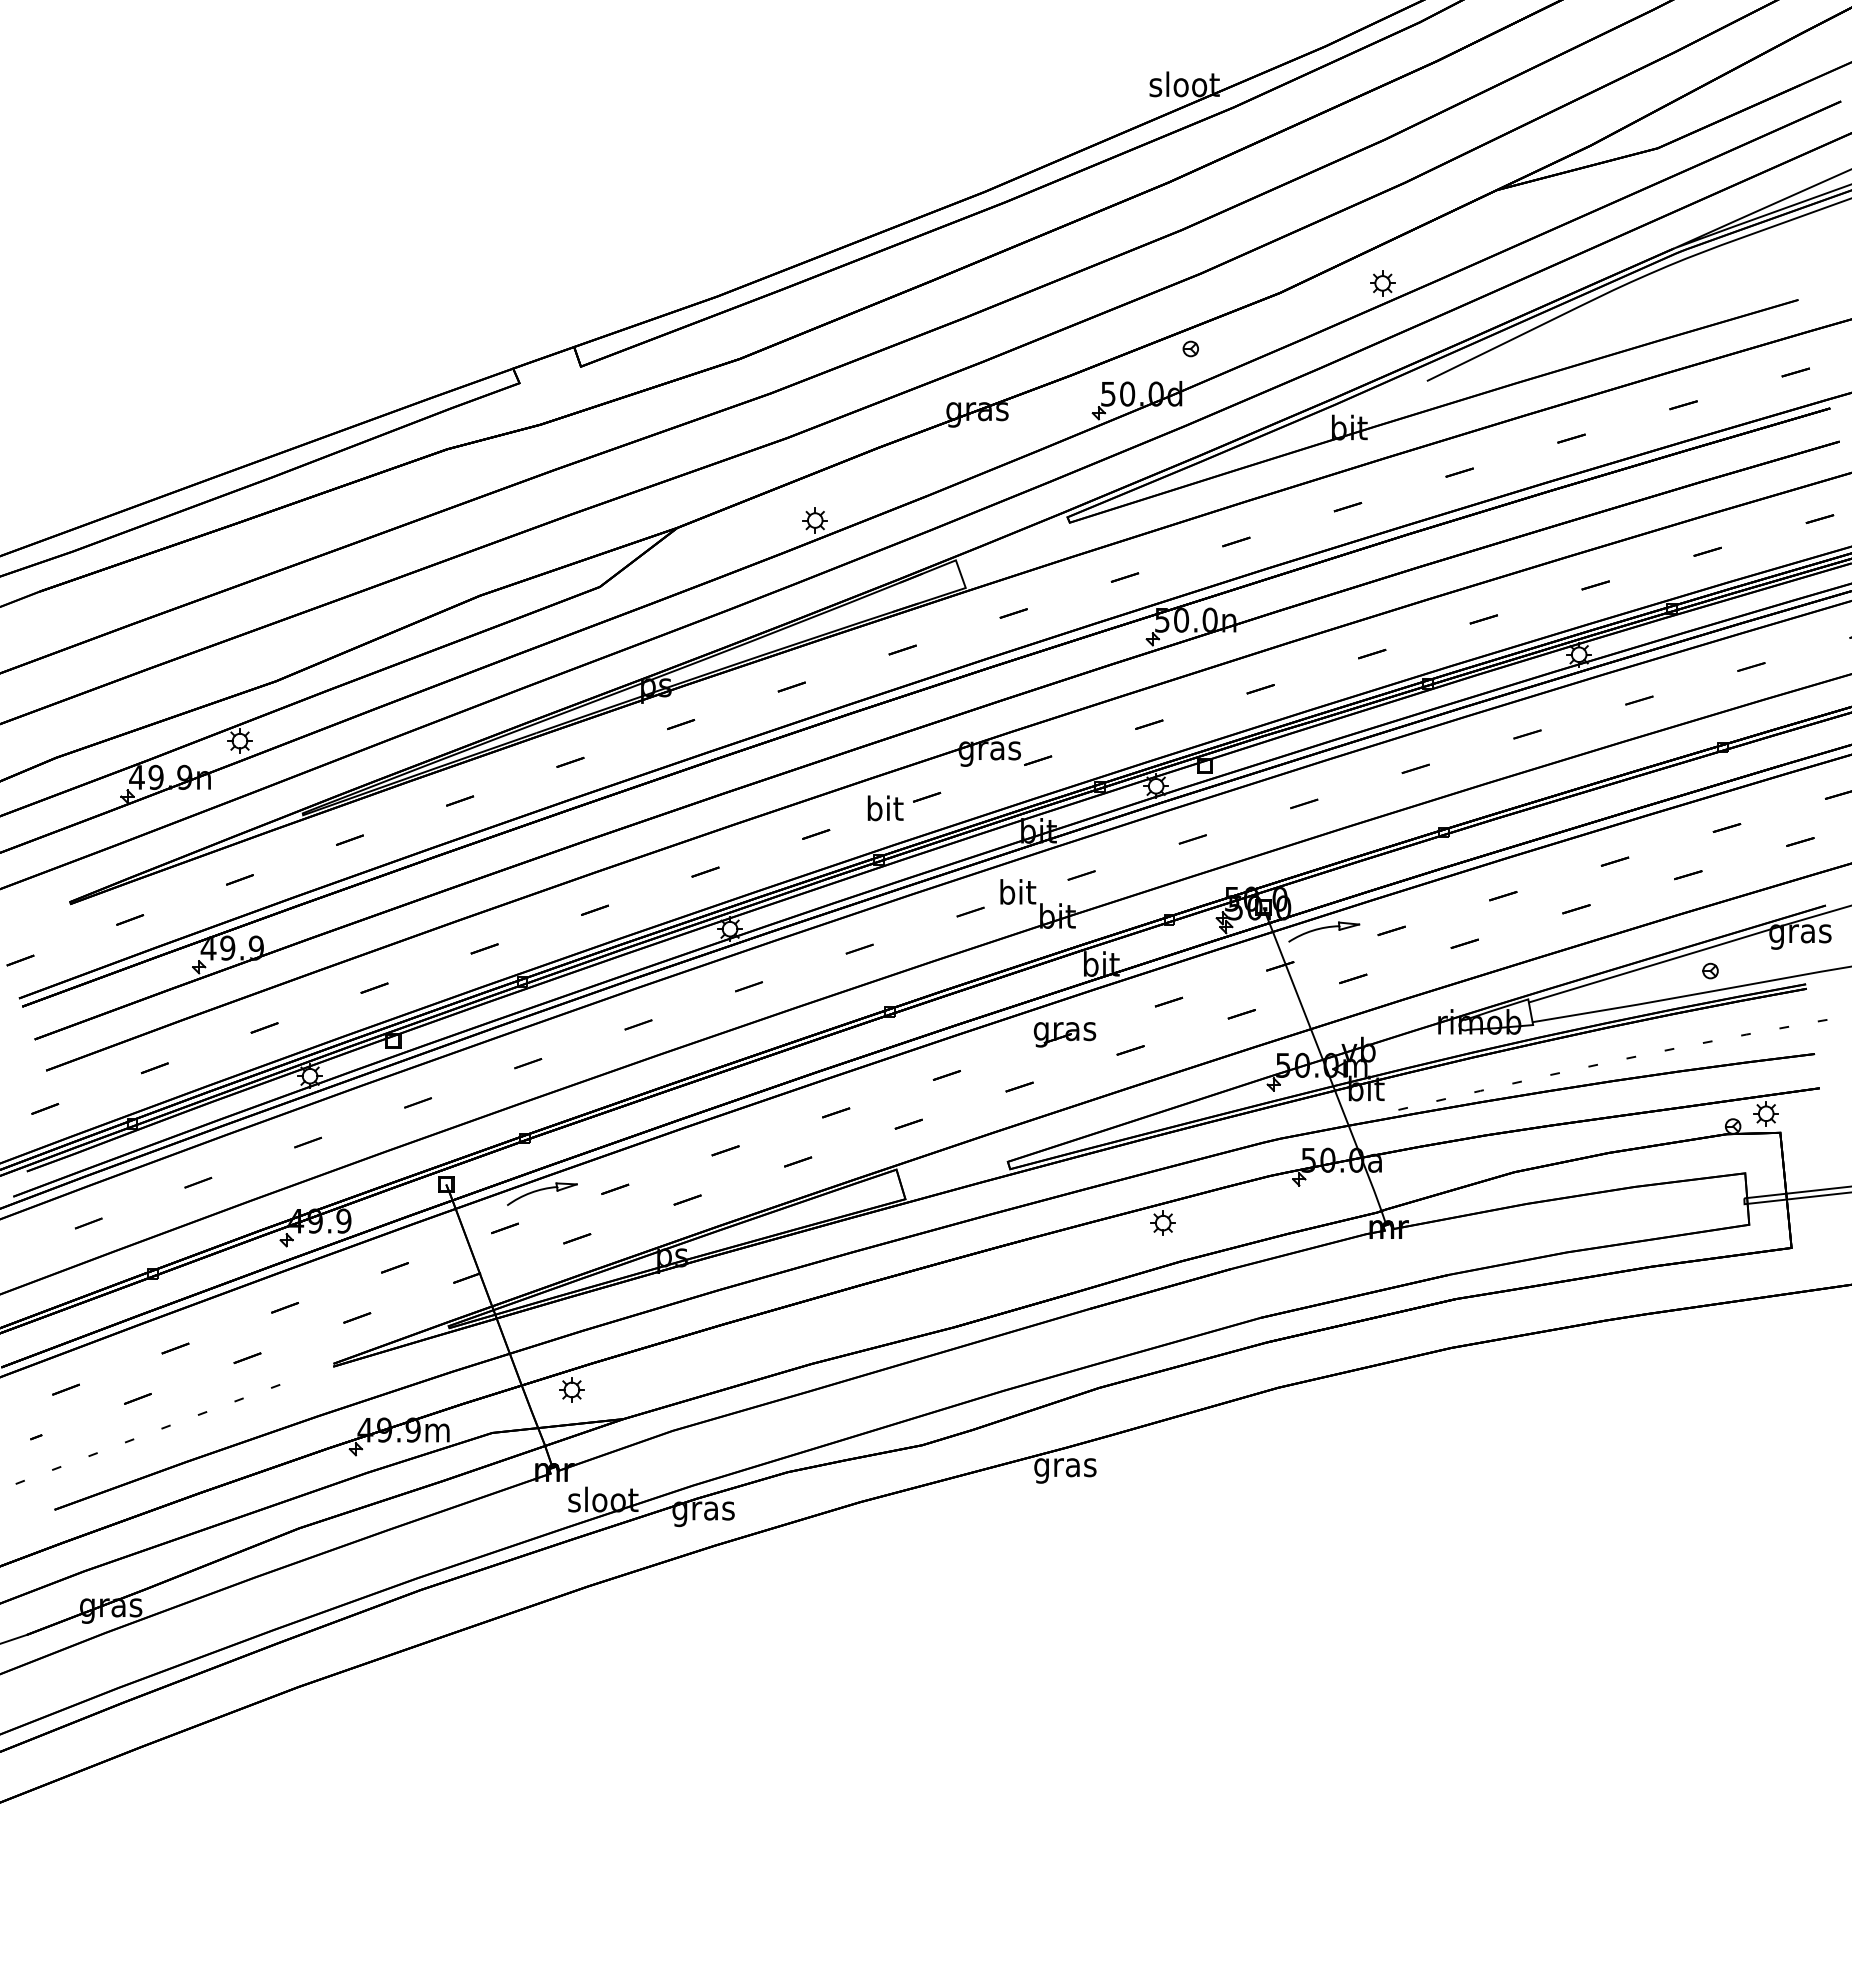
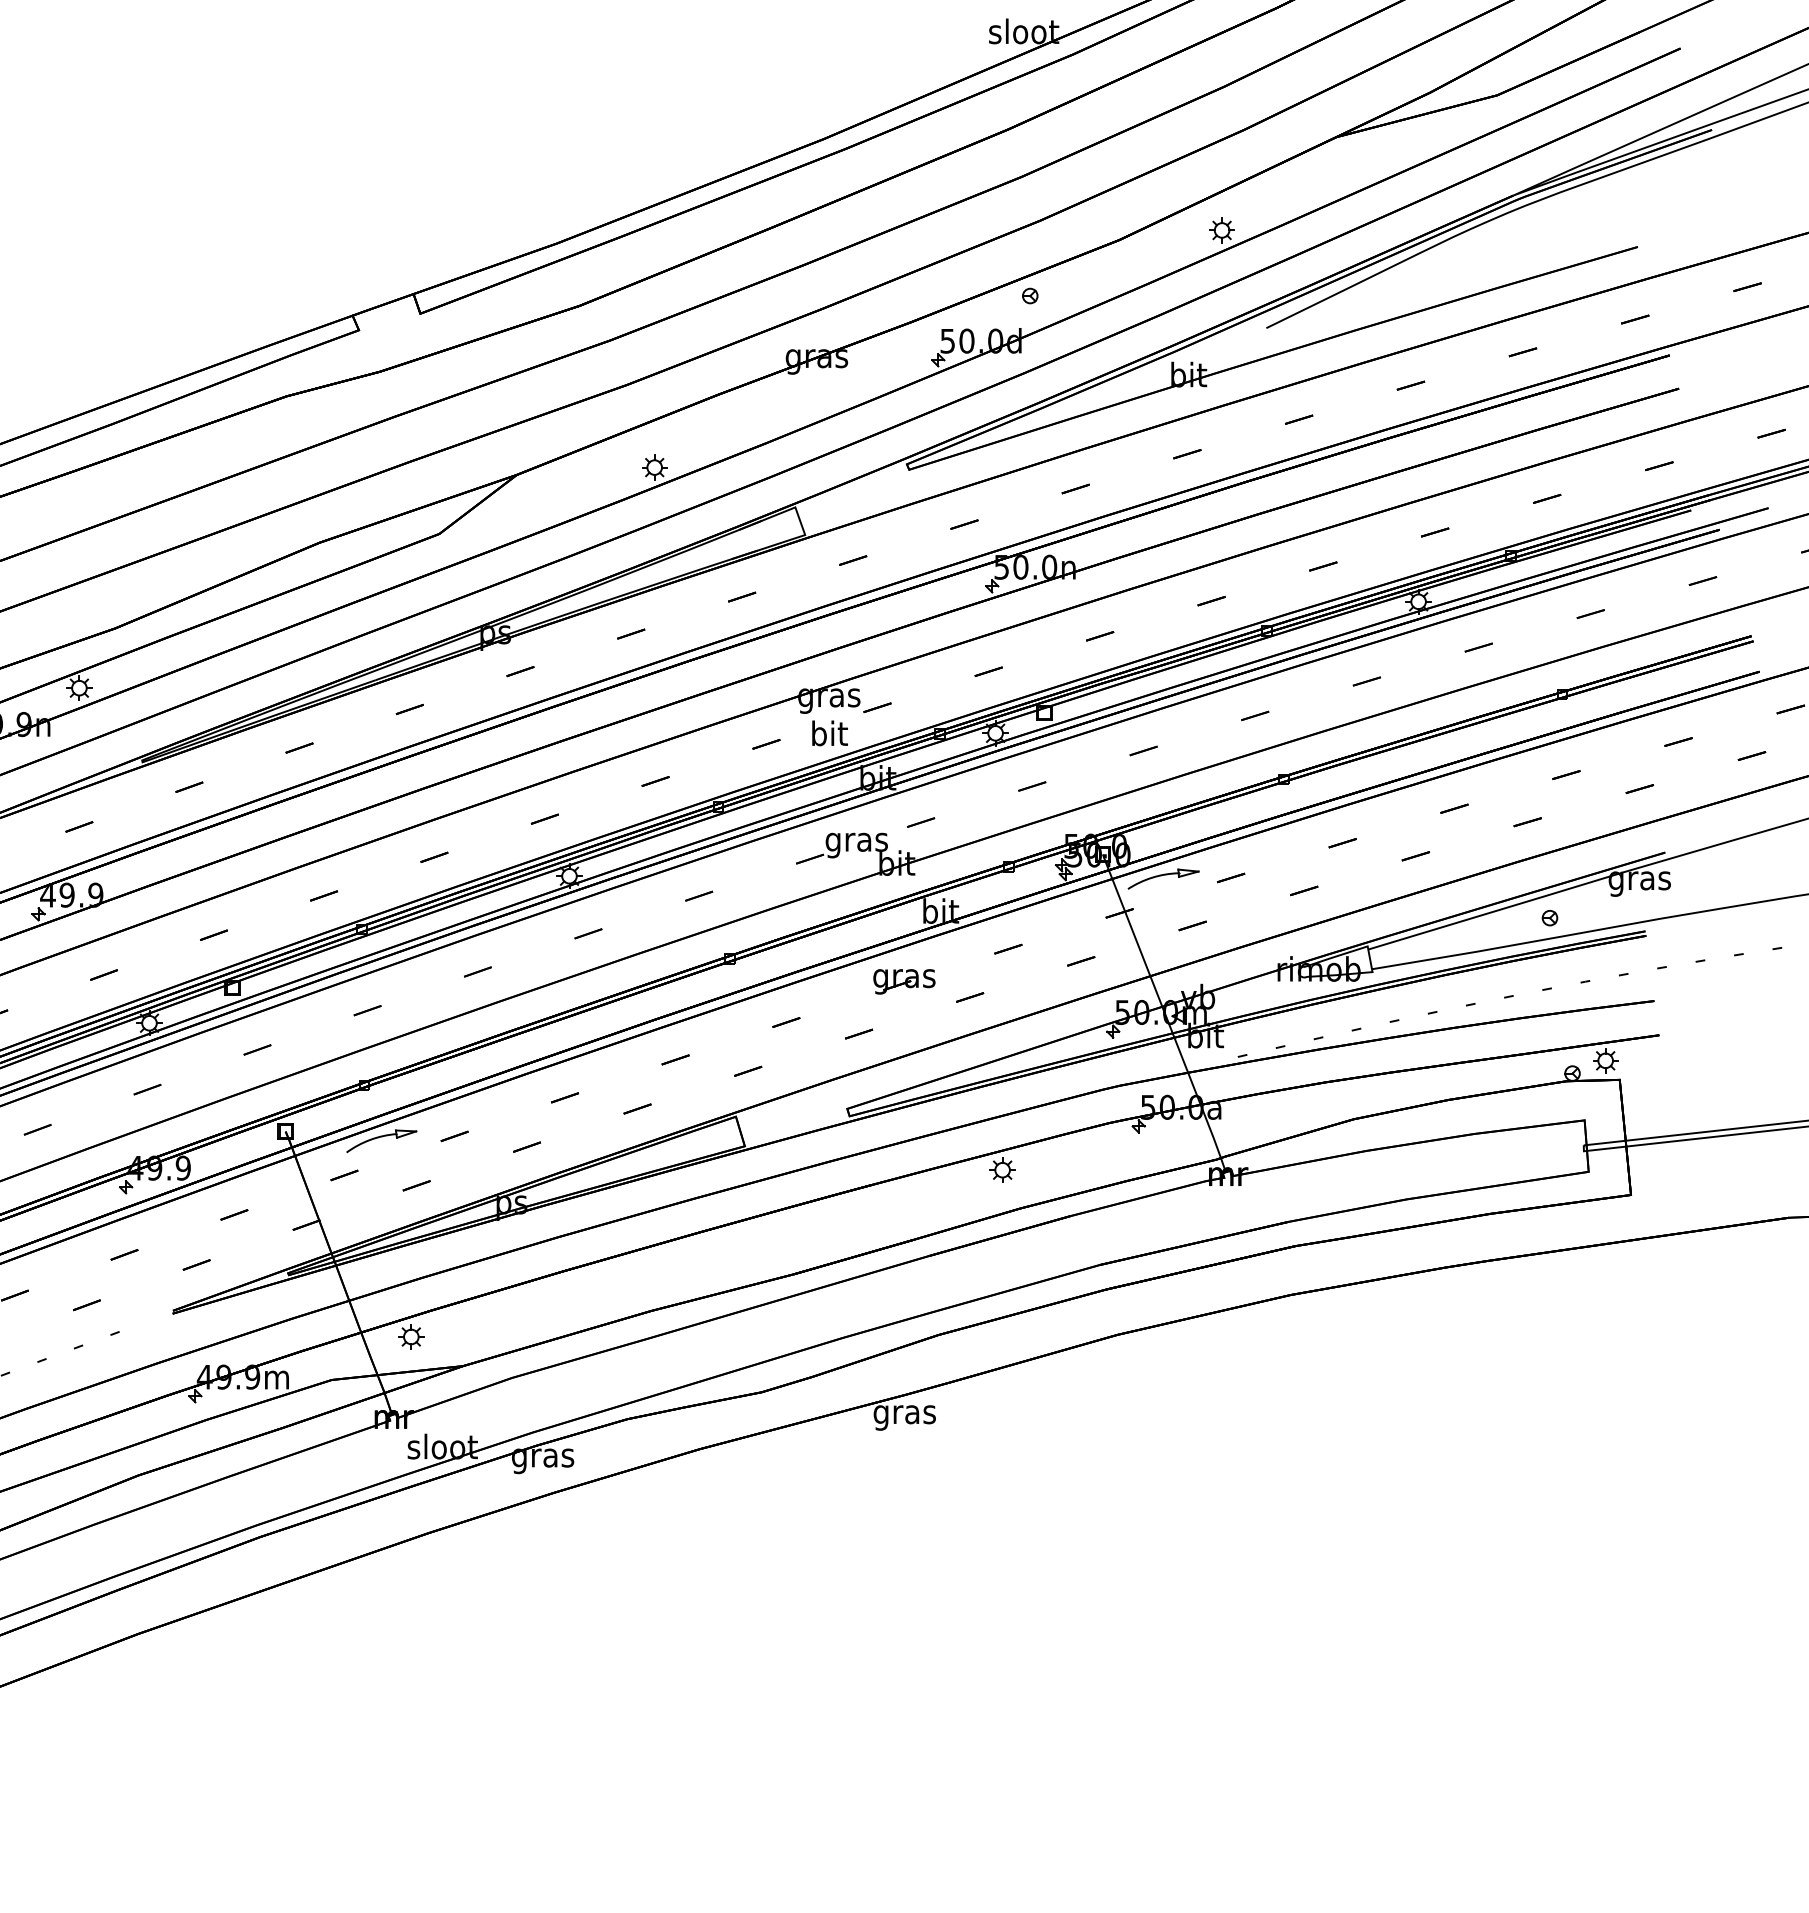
text: (885, 808) -> (829, 733), moved
text: (1017, 895) -> (856, 842), bit -> gras

